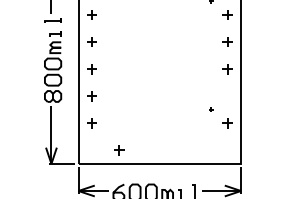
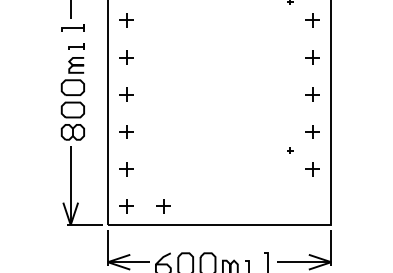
part: (227, 96) -> (312, 132), added
part: (91, 150) -> (125, 206), added

